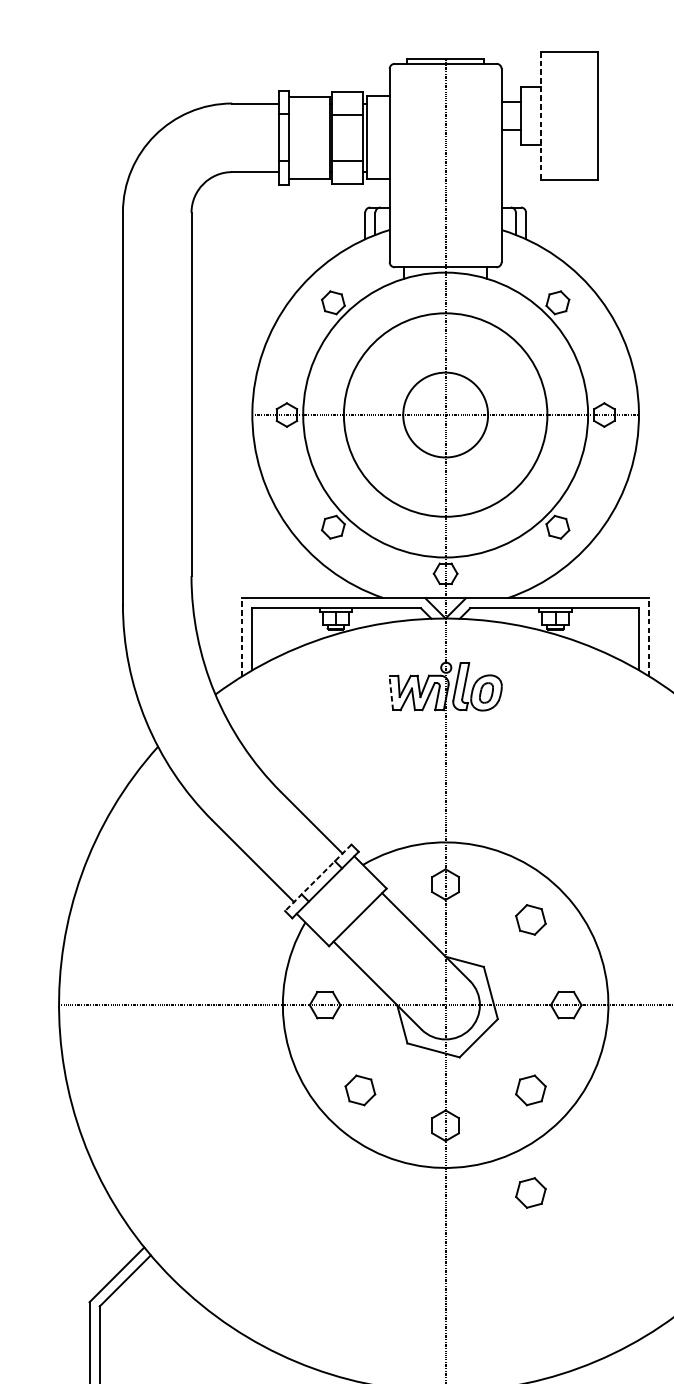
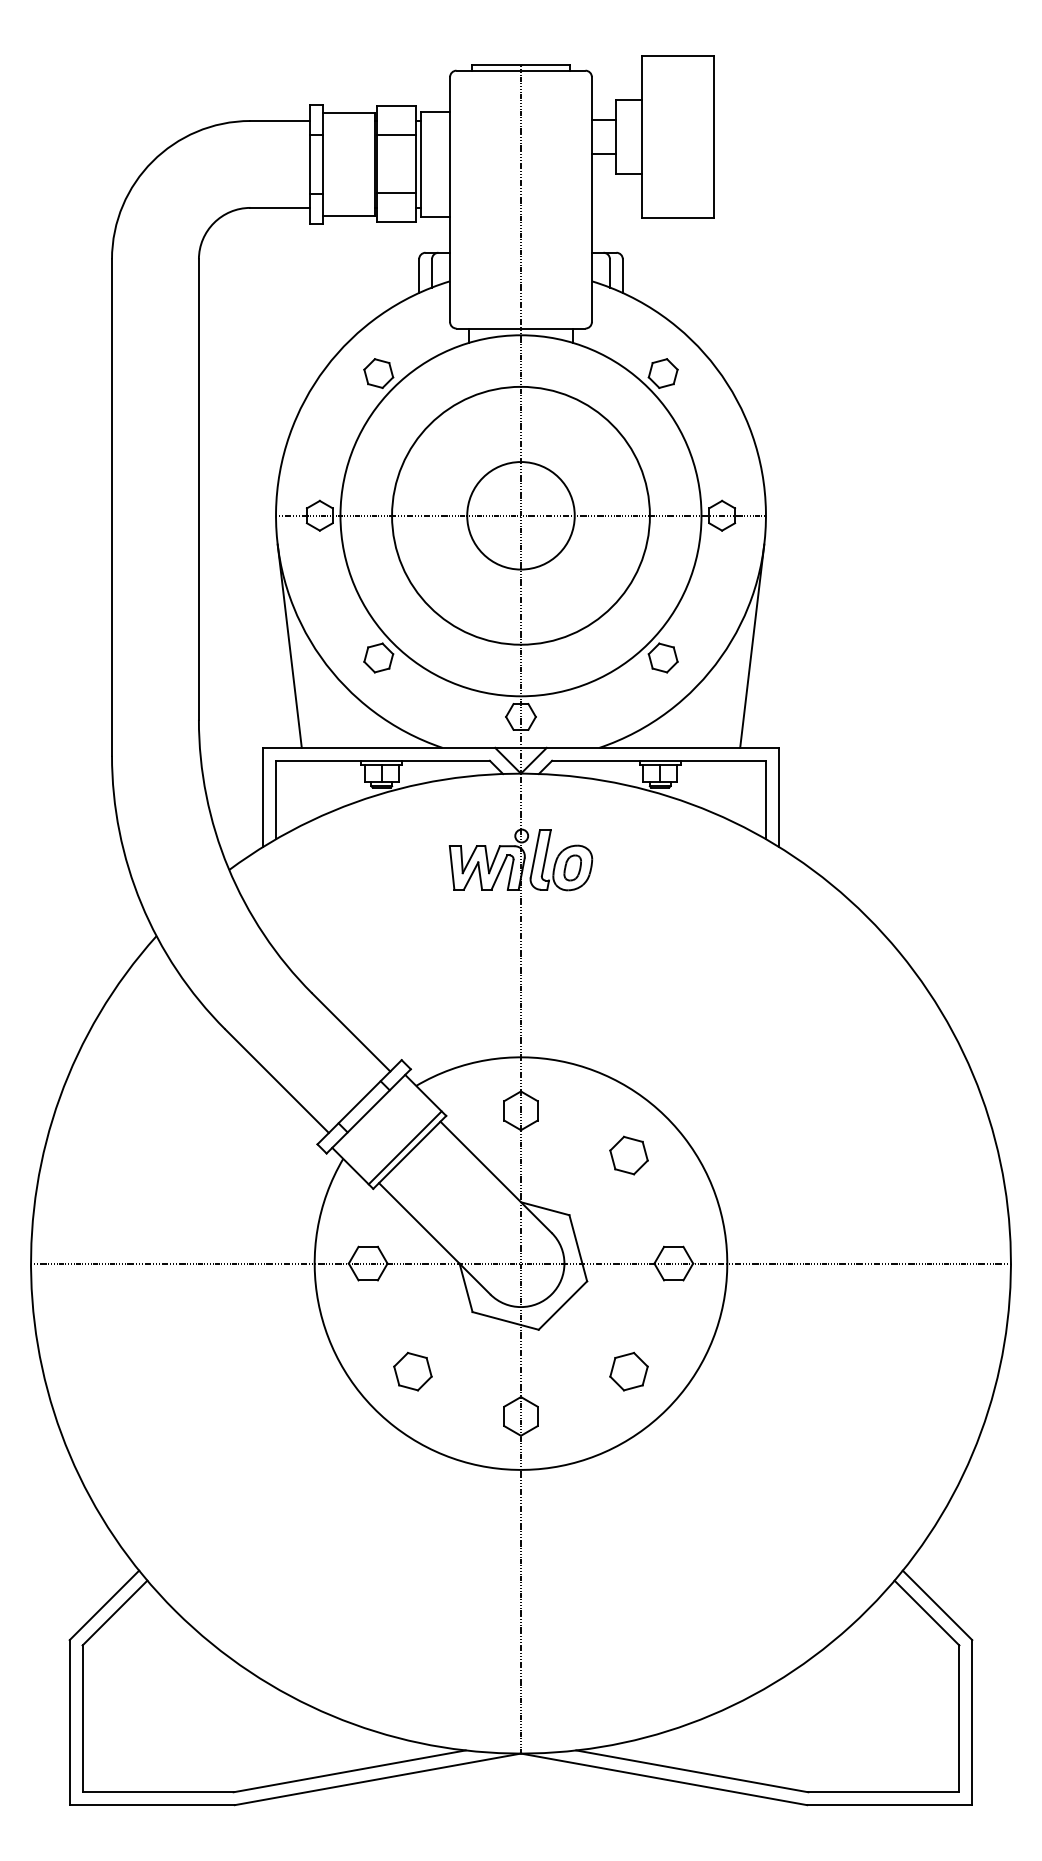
line: (541, 116) -> (642, 137), dashed -> solid
line: (262, 517) -> (289, 645), added
line: (628, 517) -> (752, 645), added
line: (242, 637) -> (263, 797), dashed -> solid
line: (648, 637) -> (778, 797), dashed -> solid
line: (391, 693) -> (452, 868), dashed -> solid
line: (318, 878) -> (359, 1102), dashed -> solid
line: (353, 913) -> (404, 1147), added
part: (530, 1192) -> (628, 1501), removed

